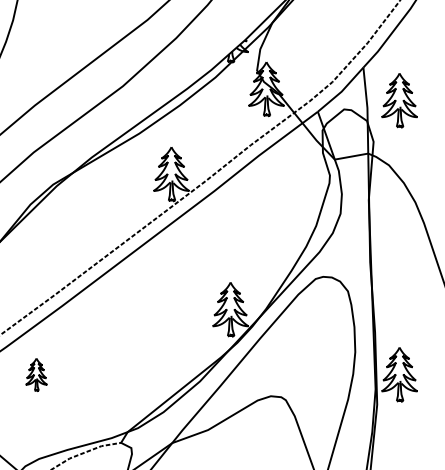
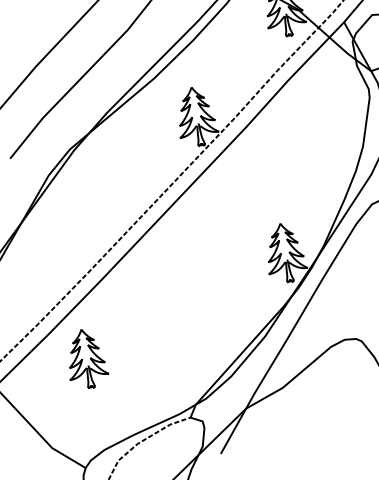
part: (36, 374) -> (86, 358), size x1.67

